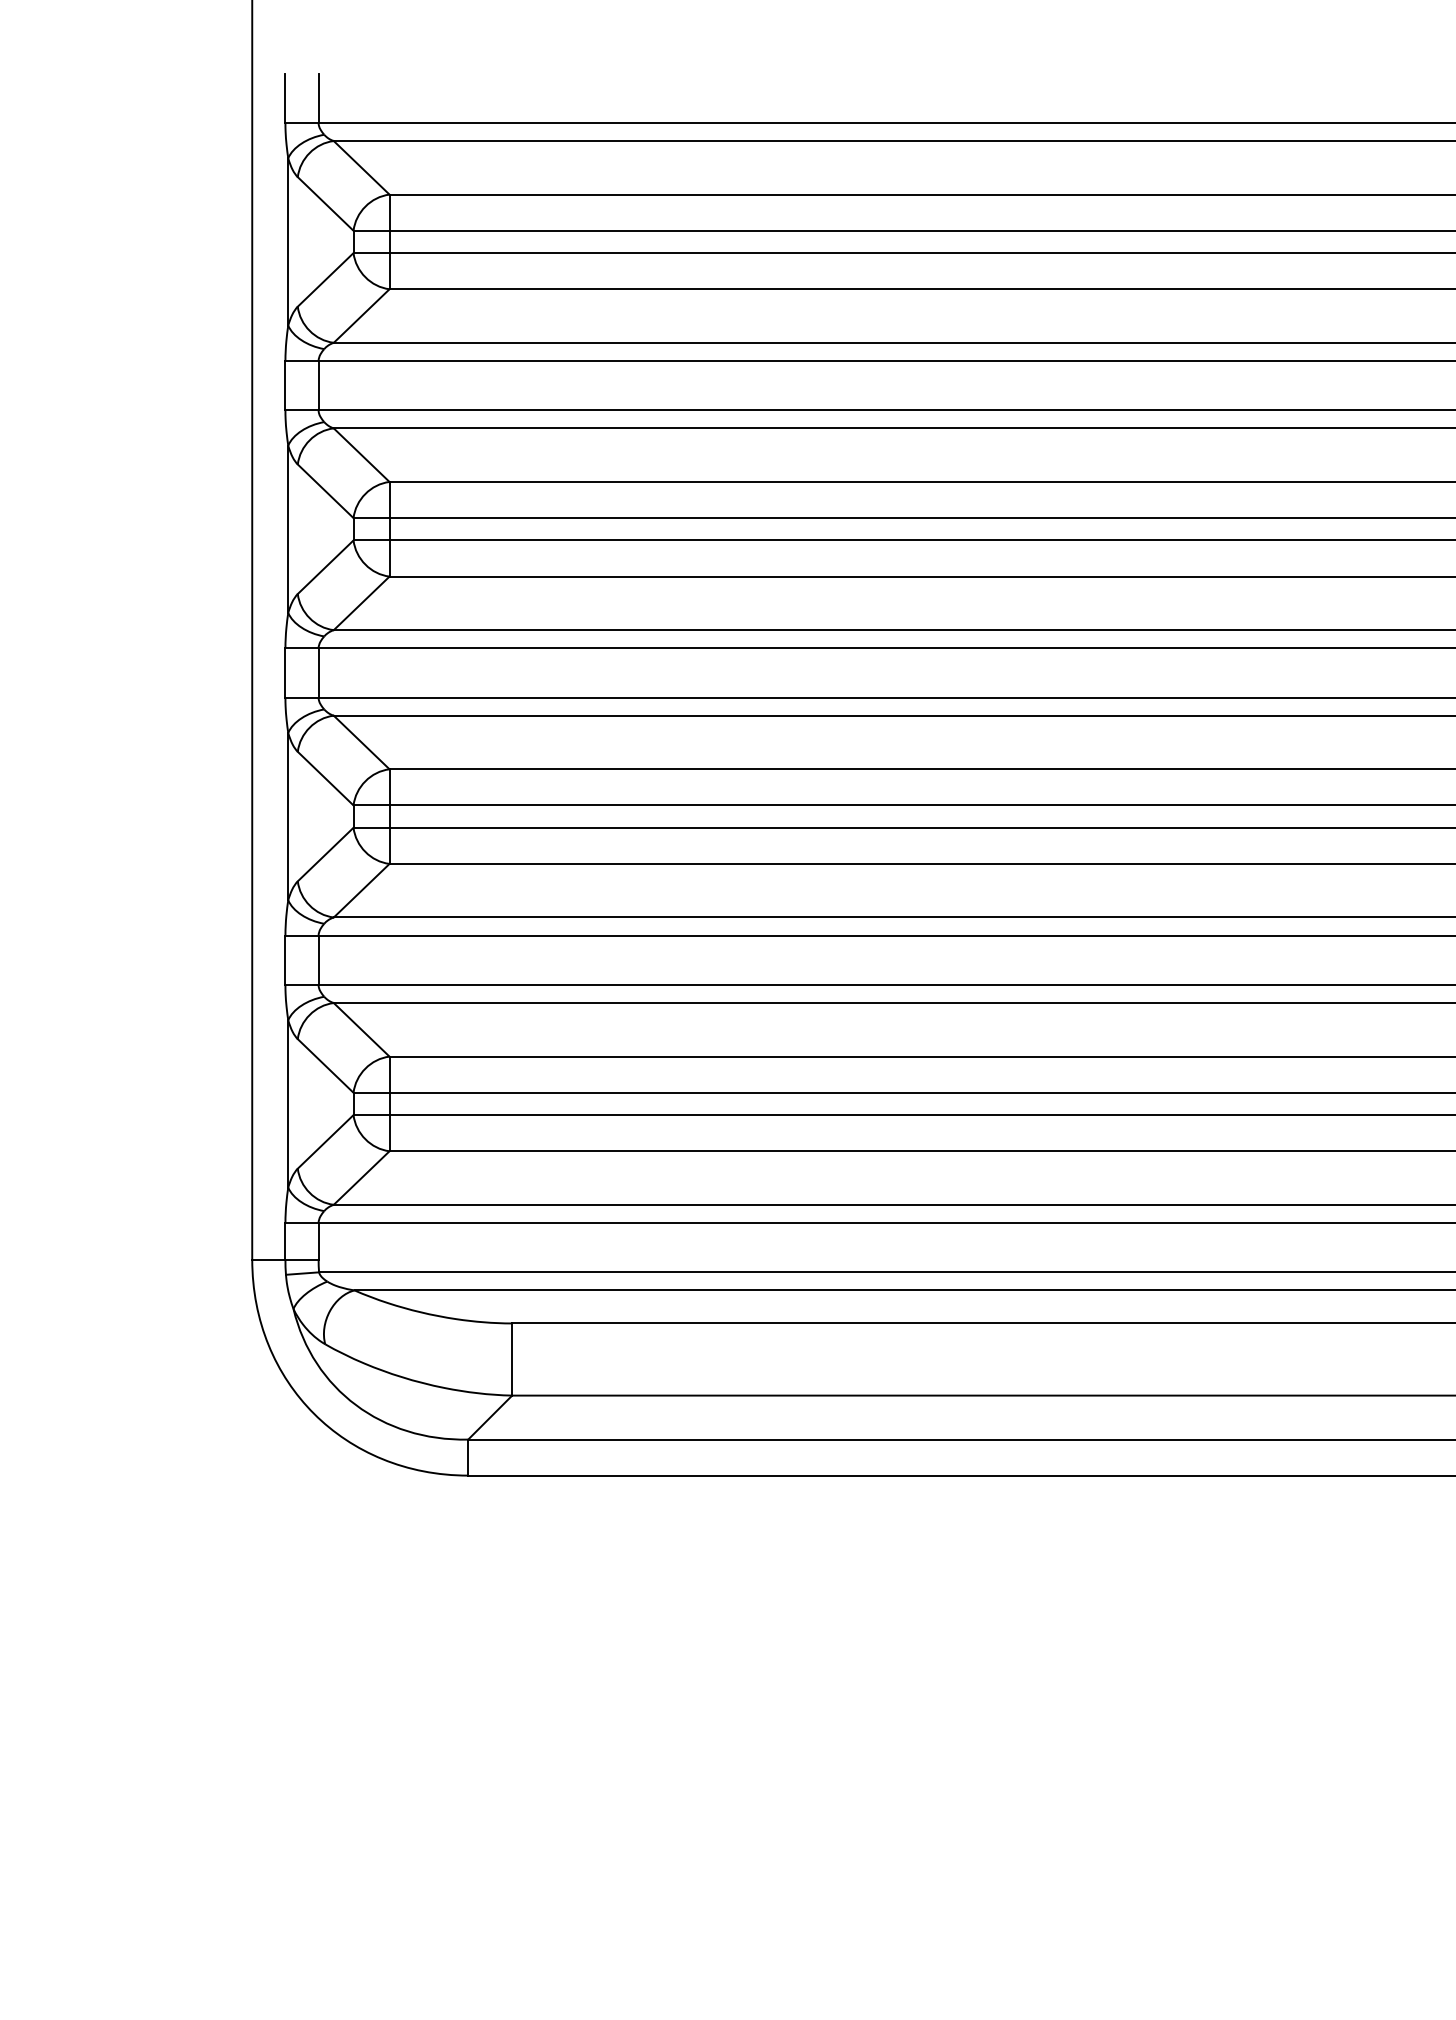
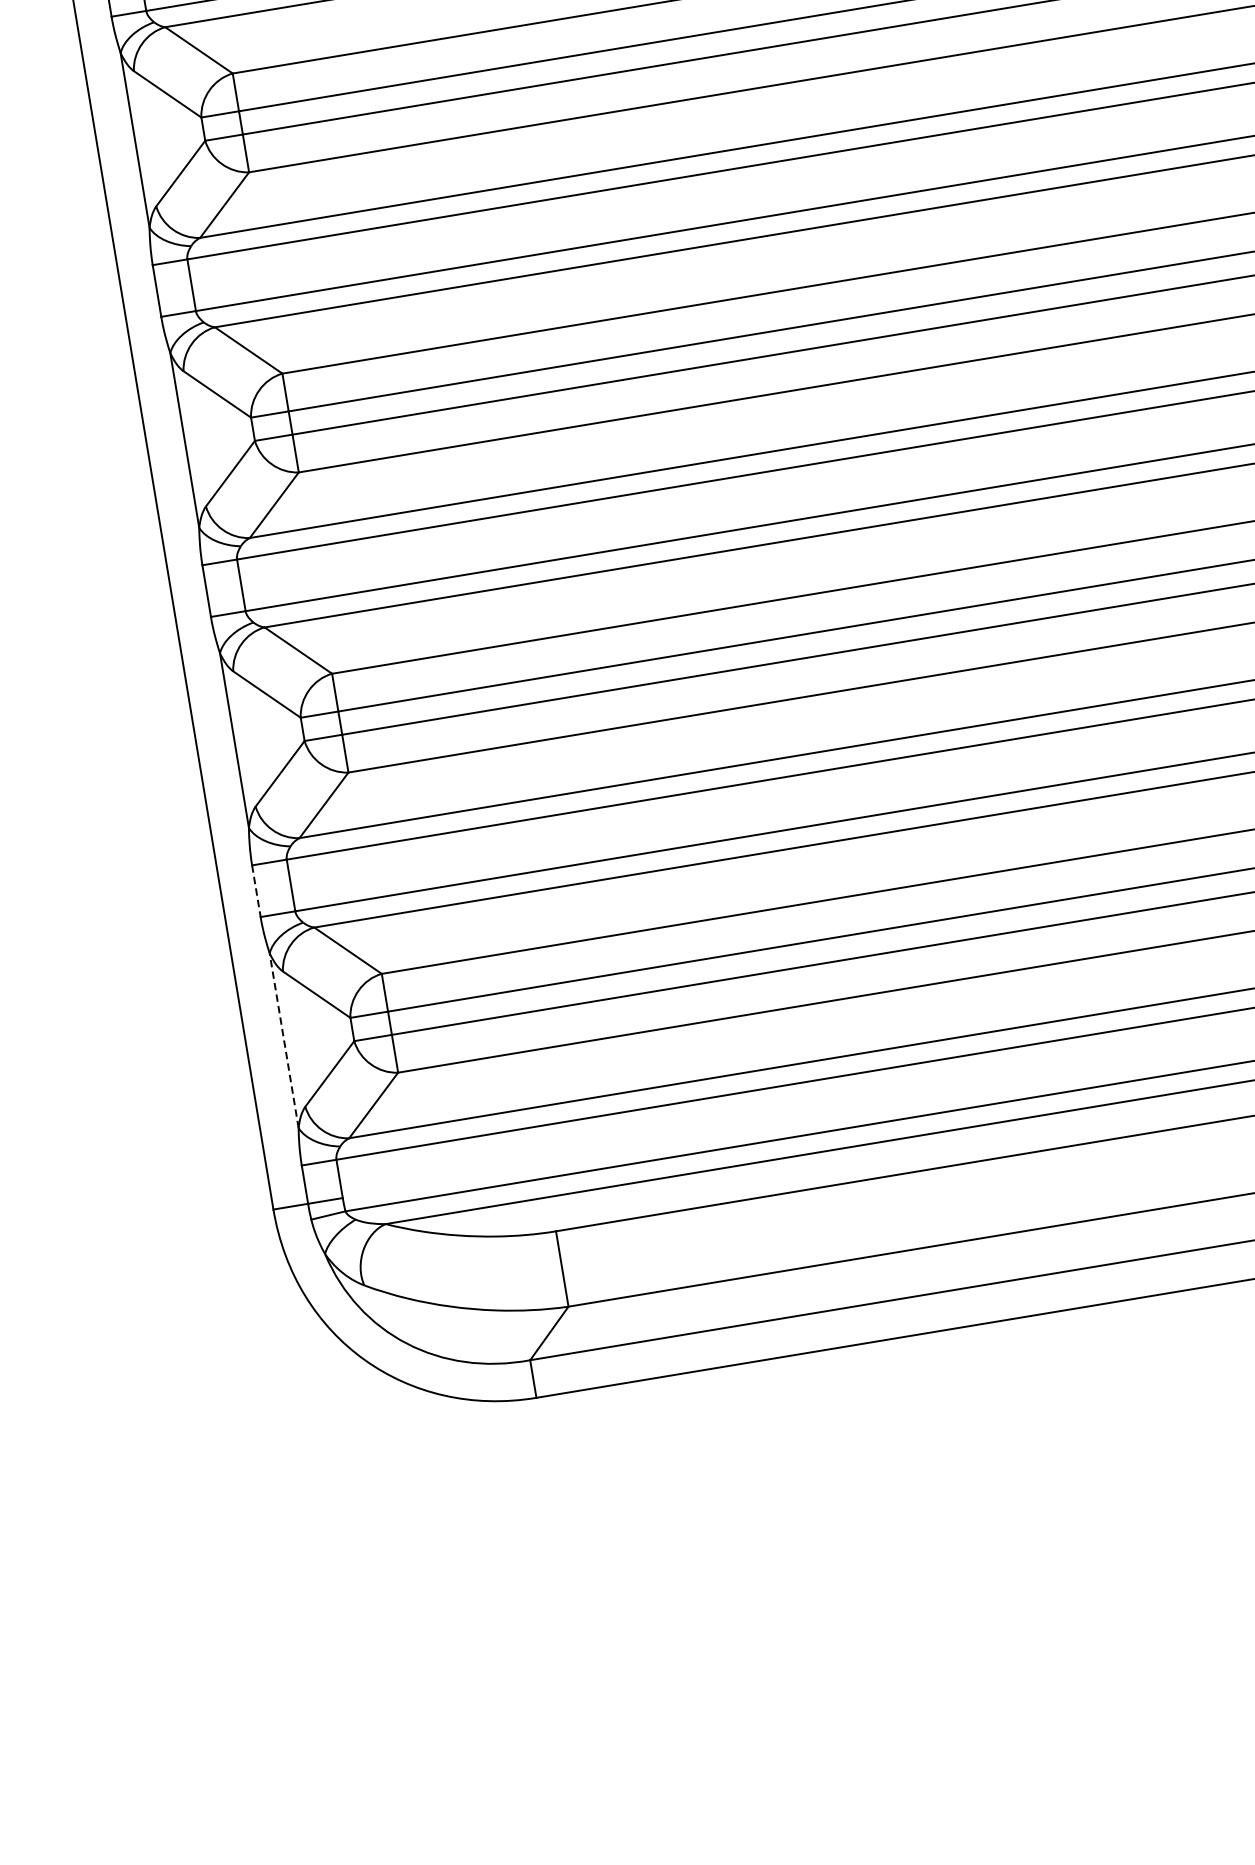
line: (285, 960) -> (256, 891), solid -> dashed
line: (288, 1103) -> (284, 1040), solid -> dashed

